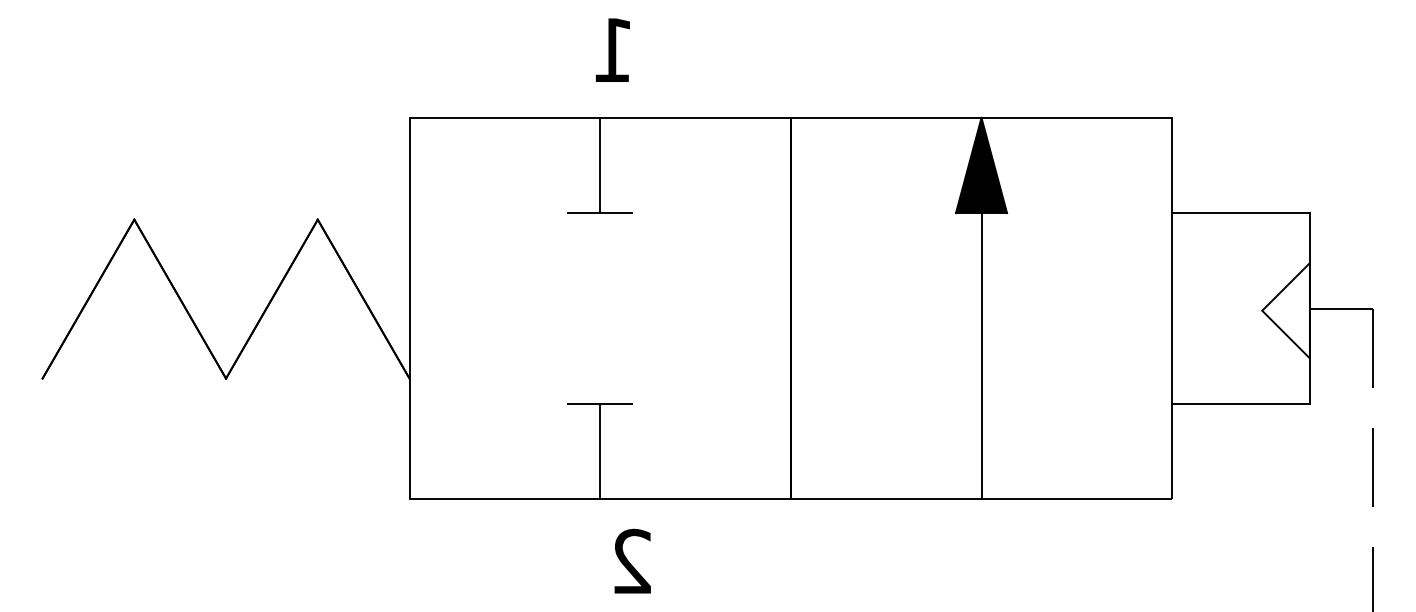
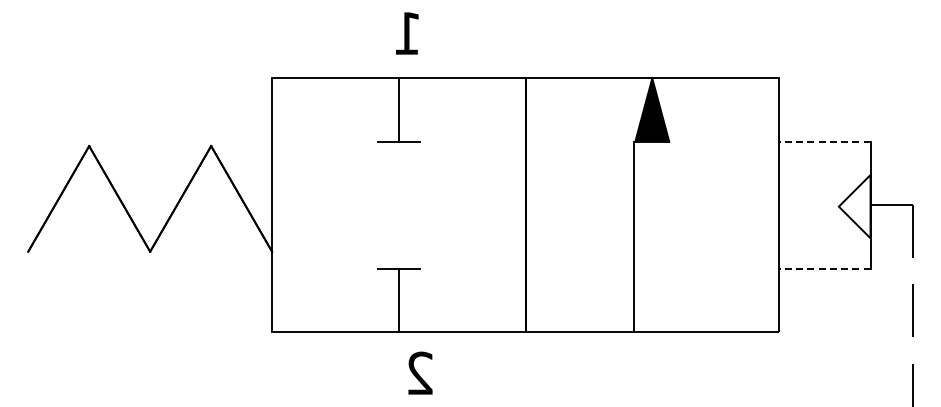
line: (1240, 212) -> (824, 141), solid -> dashed
line: (981, 355) -> (634, 236), moved
line: (1240, 403) -> (824, 268), solid -> dashed

